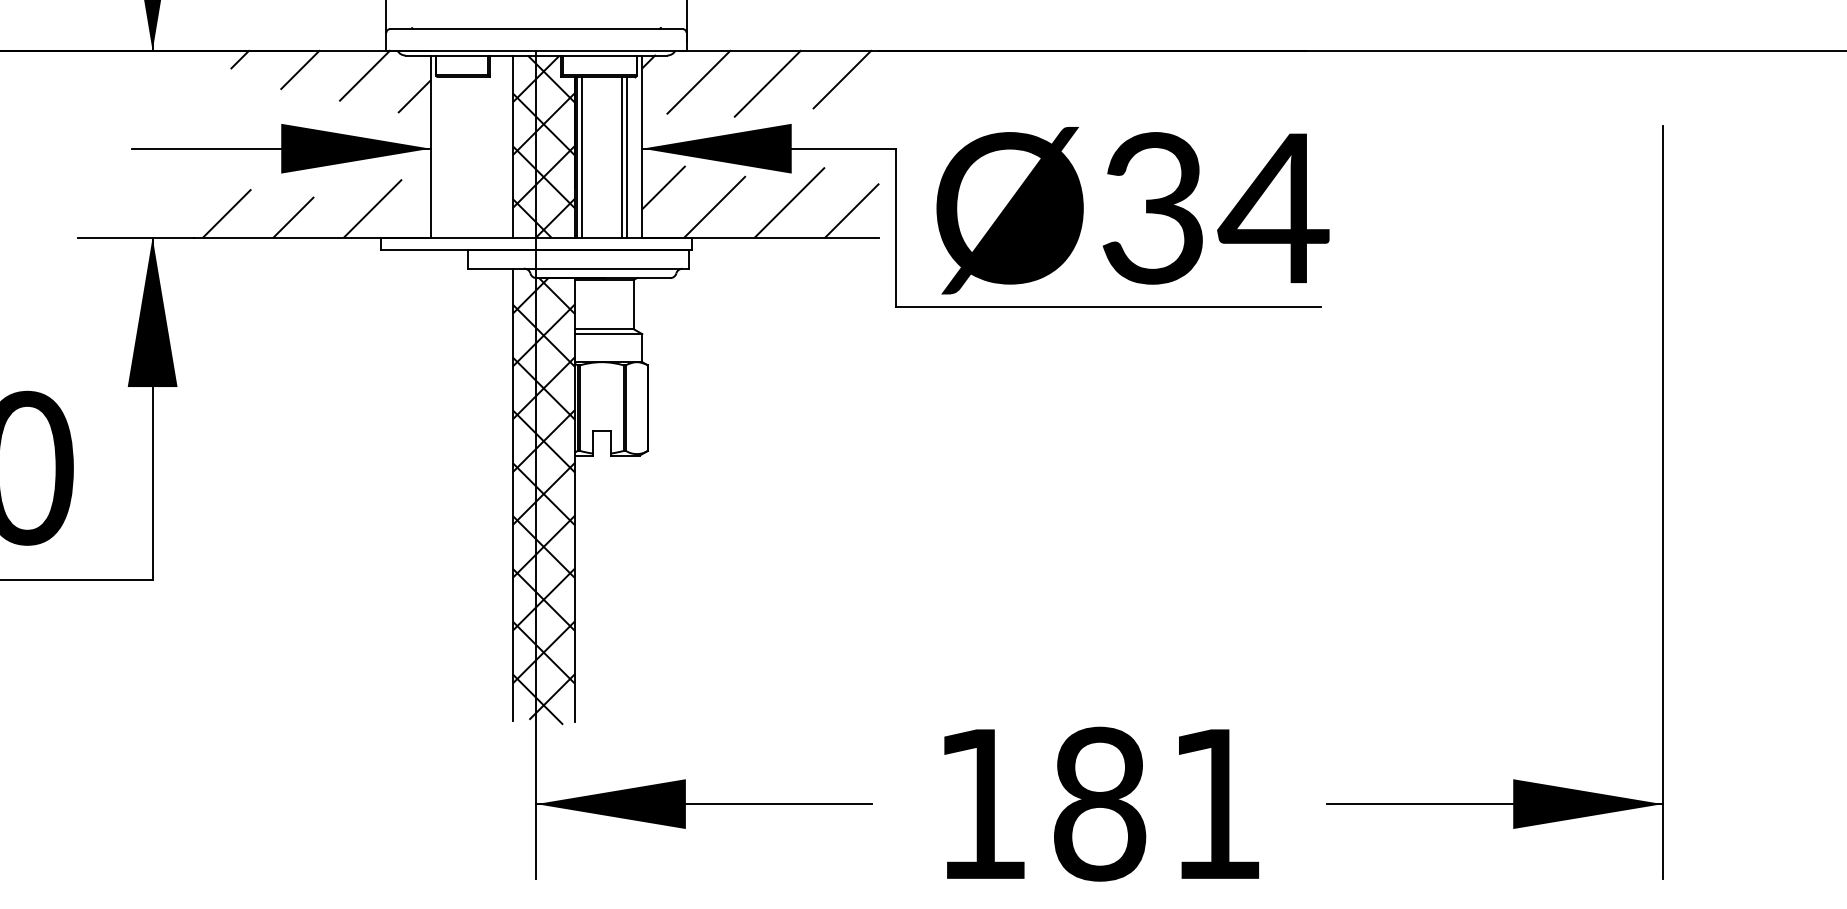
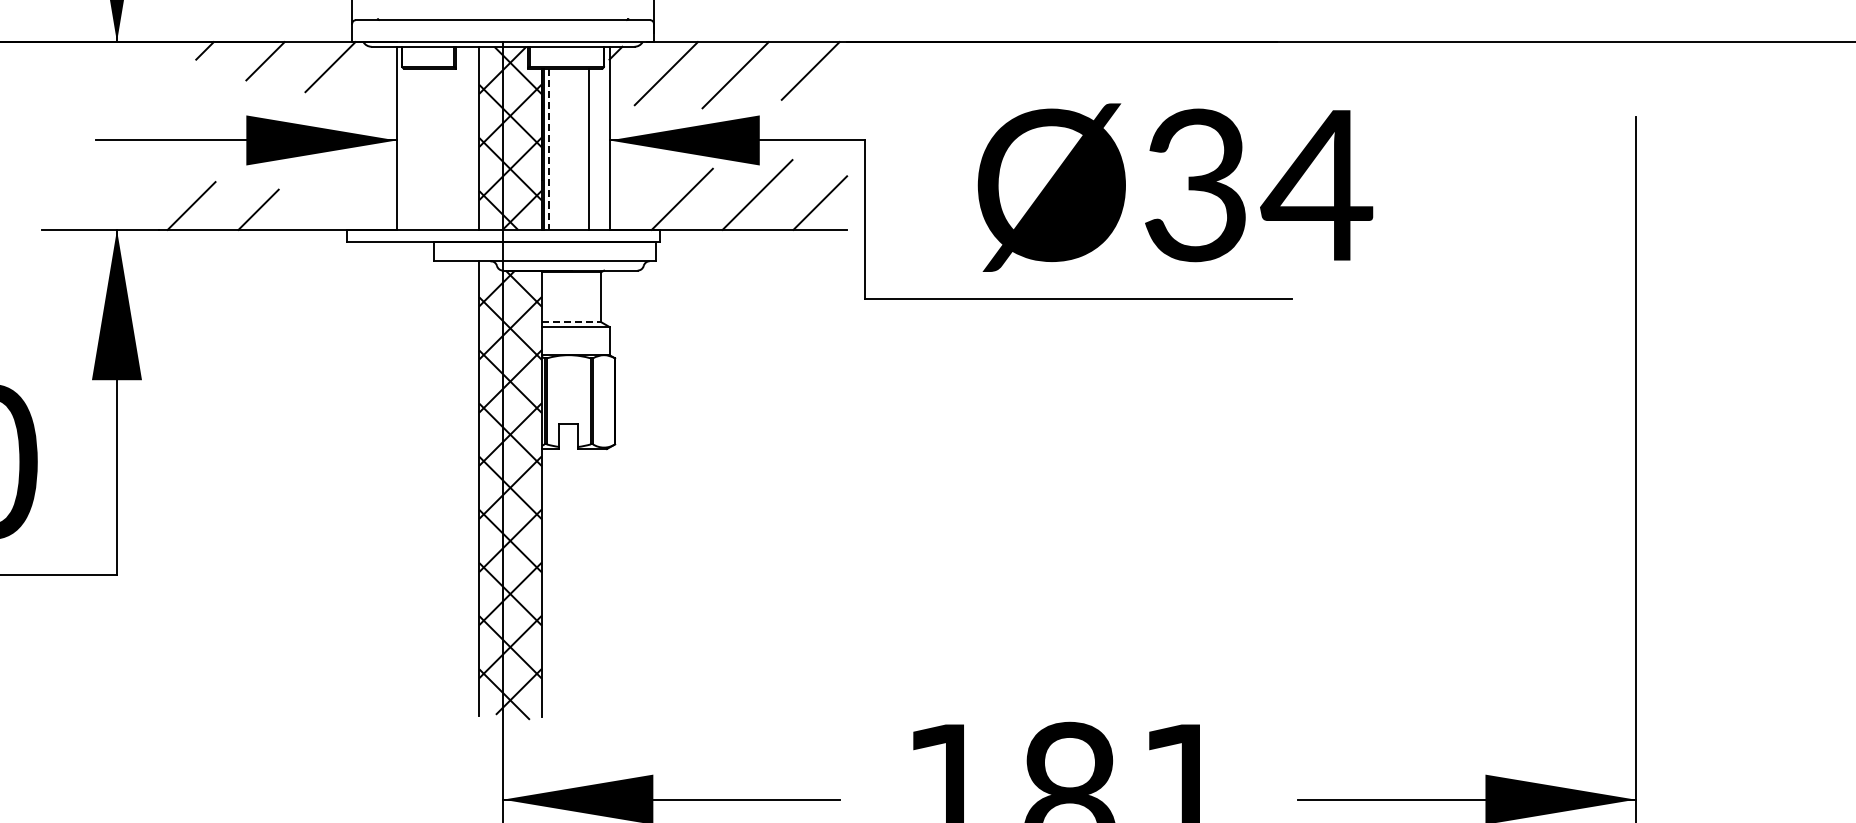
line: (414, 96) -> (380, 87), removed
line: (626, 157) -> (593, 149), removed
line: (581, 158) -> (548, 150), solid -> dashed
line: (663, 187) -> (630, 179), removed
line: (372, 208) -> (338, 200), removed
text: (1132, 210) -> (1174, 187), moved
line: (604, 329) -> (571, 322), solid -> dashed

